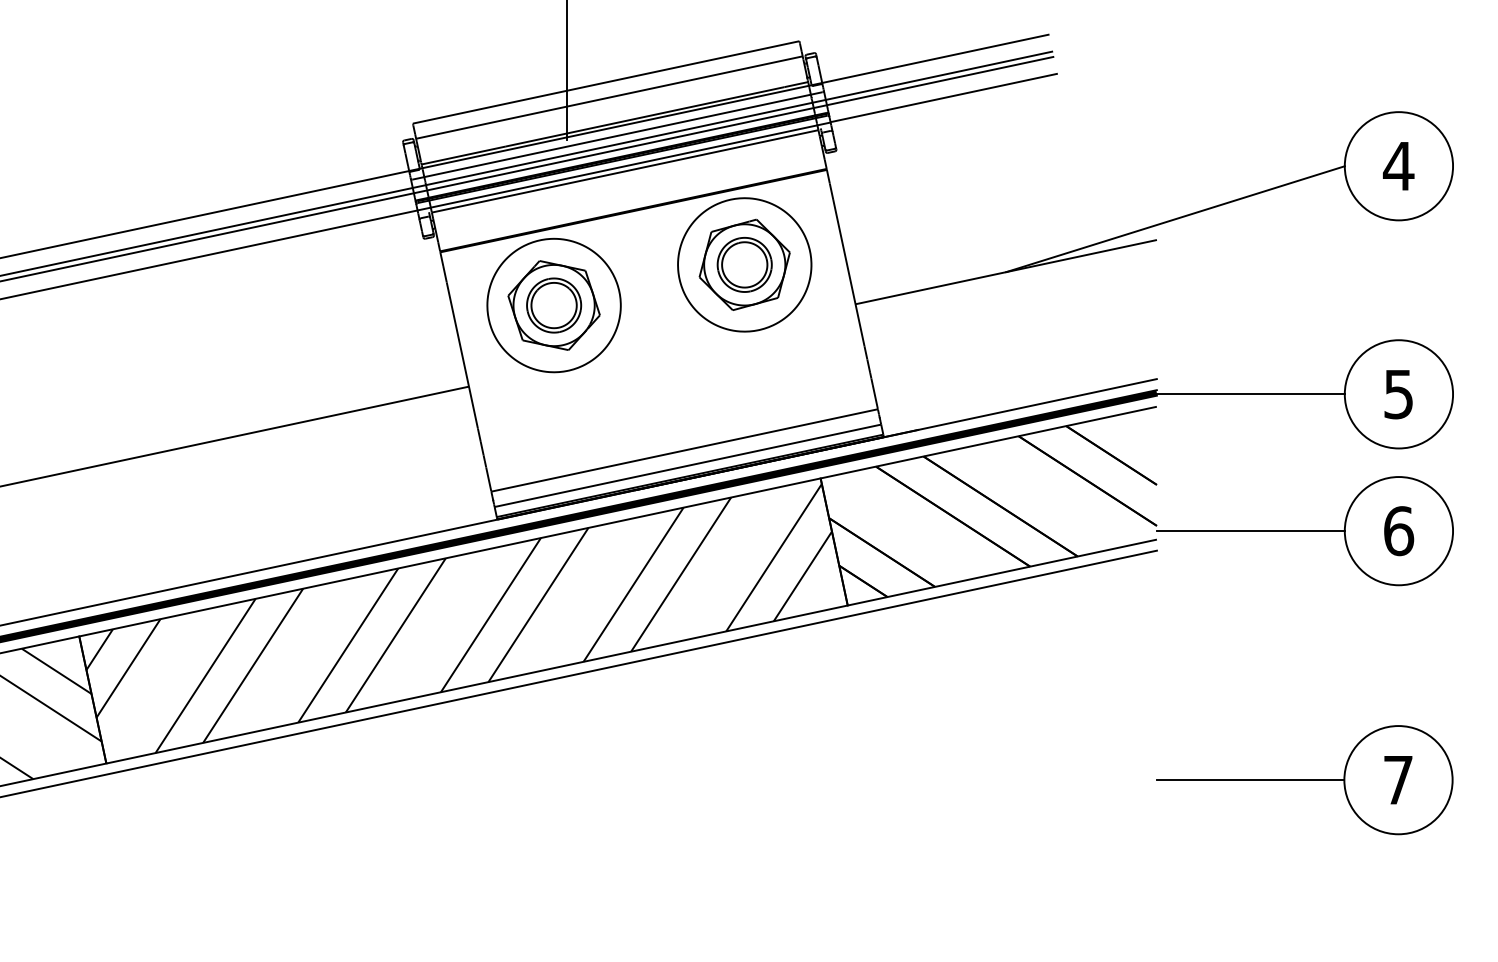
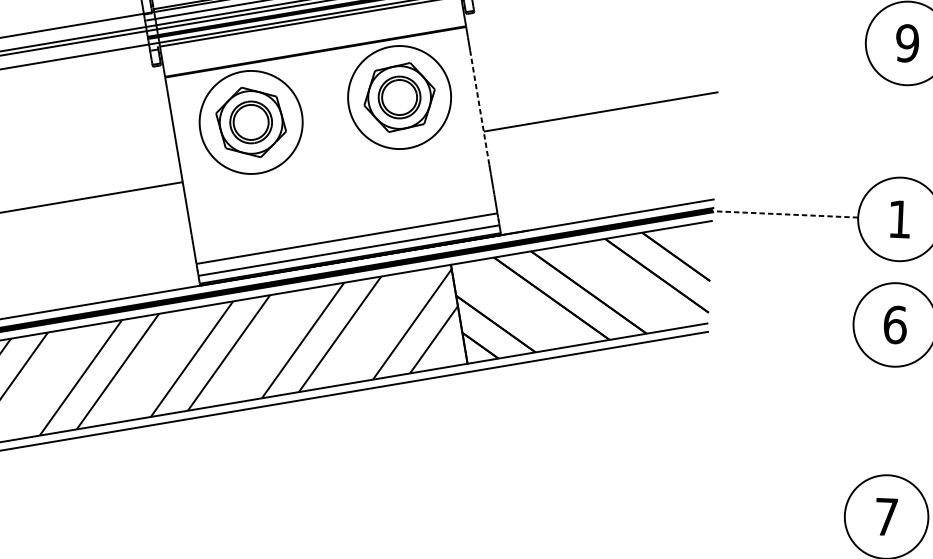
text: (1398, 166) -> (907, 43), 4 -> 9
line: (1175, 219) -> (733, 77), removed
line: (848, 273) -> (479, 107), solid -> dashed
line: (1251, 394) -> (786, 214), solid -> dashed
text: (1398, 394) -> (899, 219), 5 -> 1
line: (1250, 531) -> (780, 320), removed
line: (1250, 780) -> (772, 512), removed

